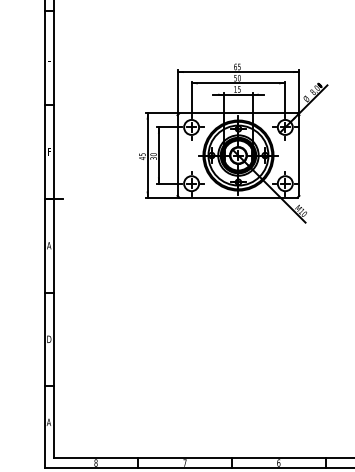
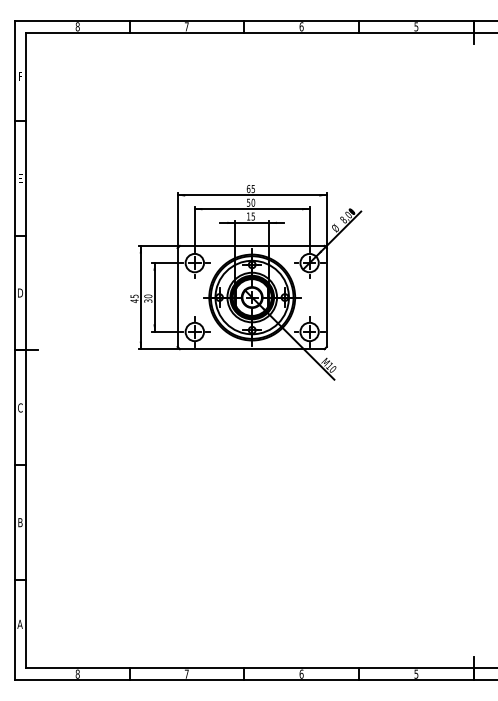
text: (49, 151) -> (20, 292), F -> D
text: (48, 245) -> (19, 407), A -> C
text: (49, 339) -> (20, 522), D -> B

